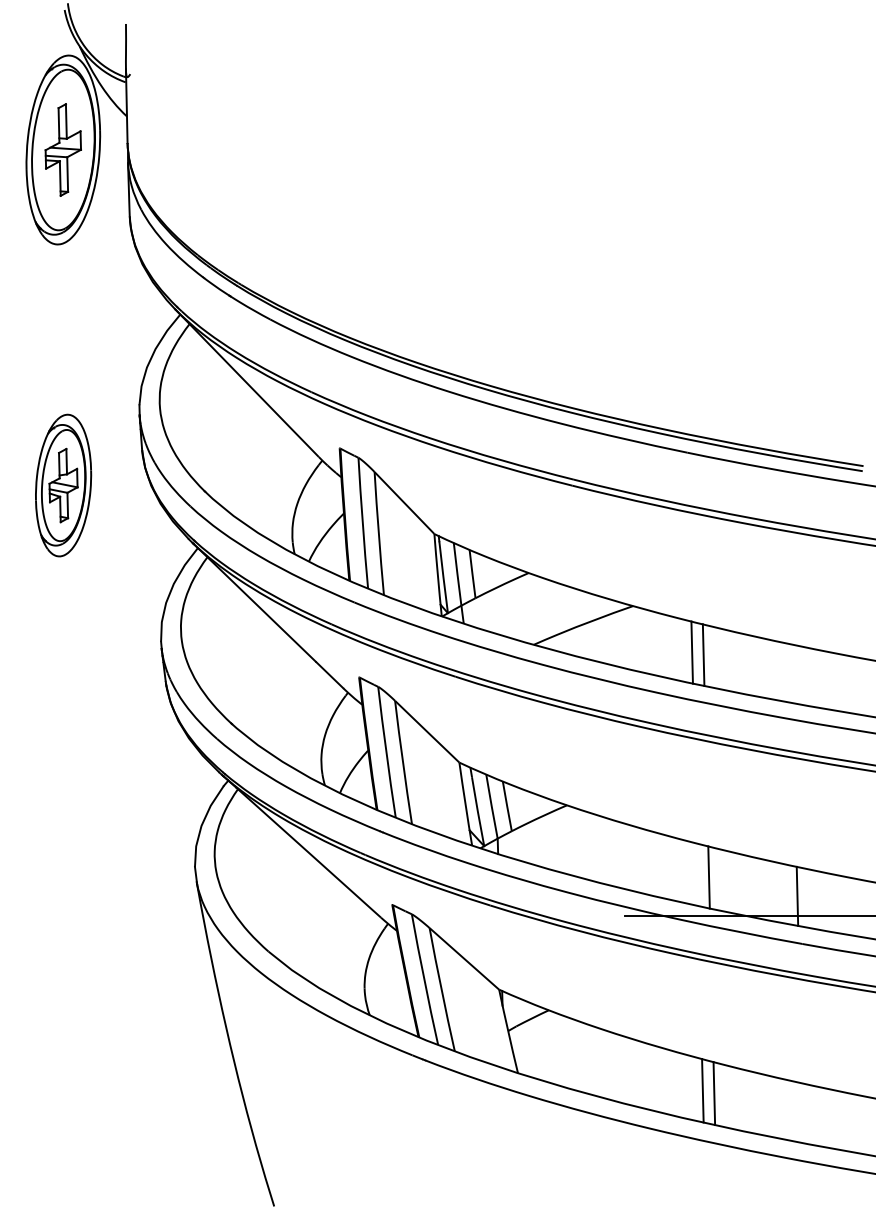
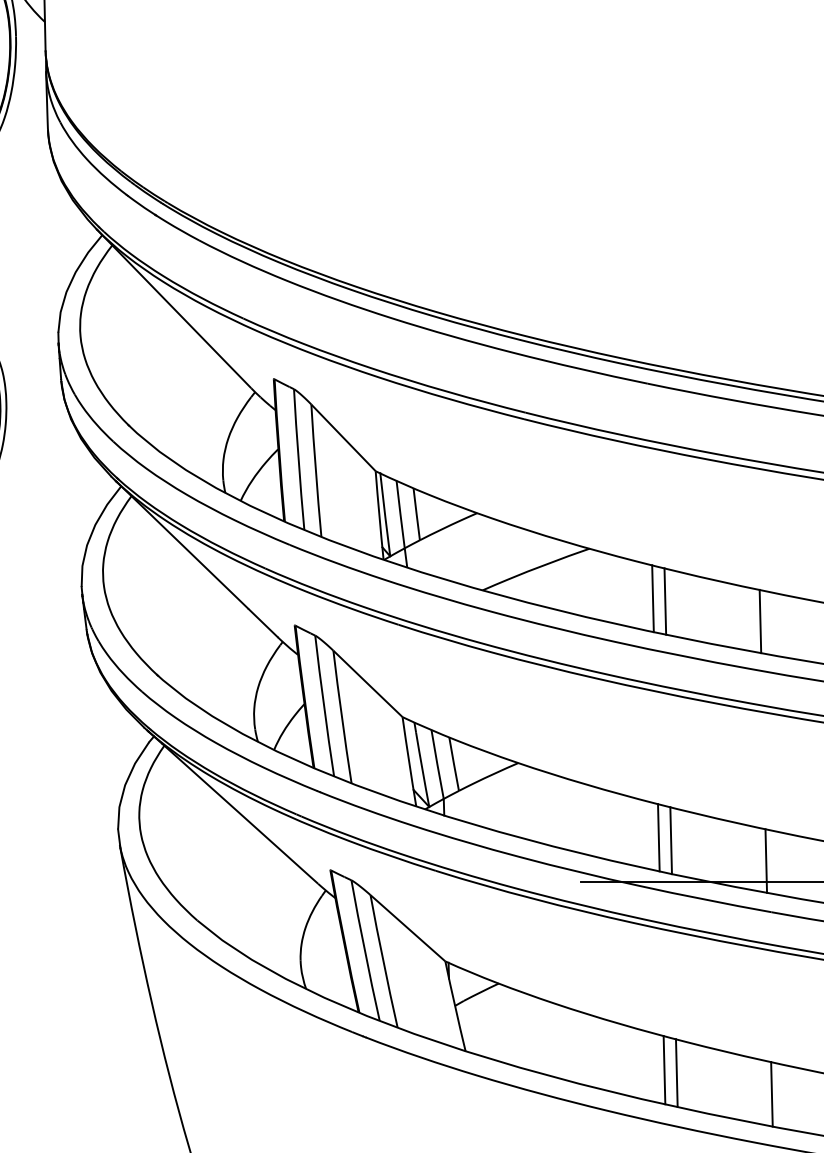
line: (791, 673) -> (759, 621), added
line: (697, 874) -> (658, 837), added
line: (802, 1113) -> (771, 1094), added

